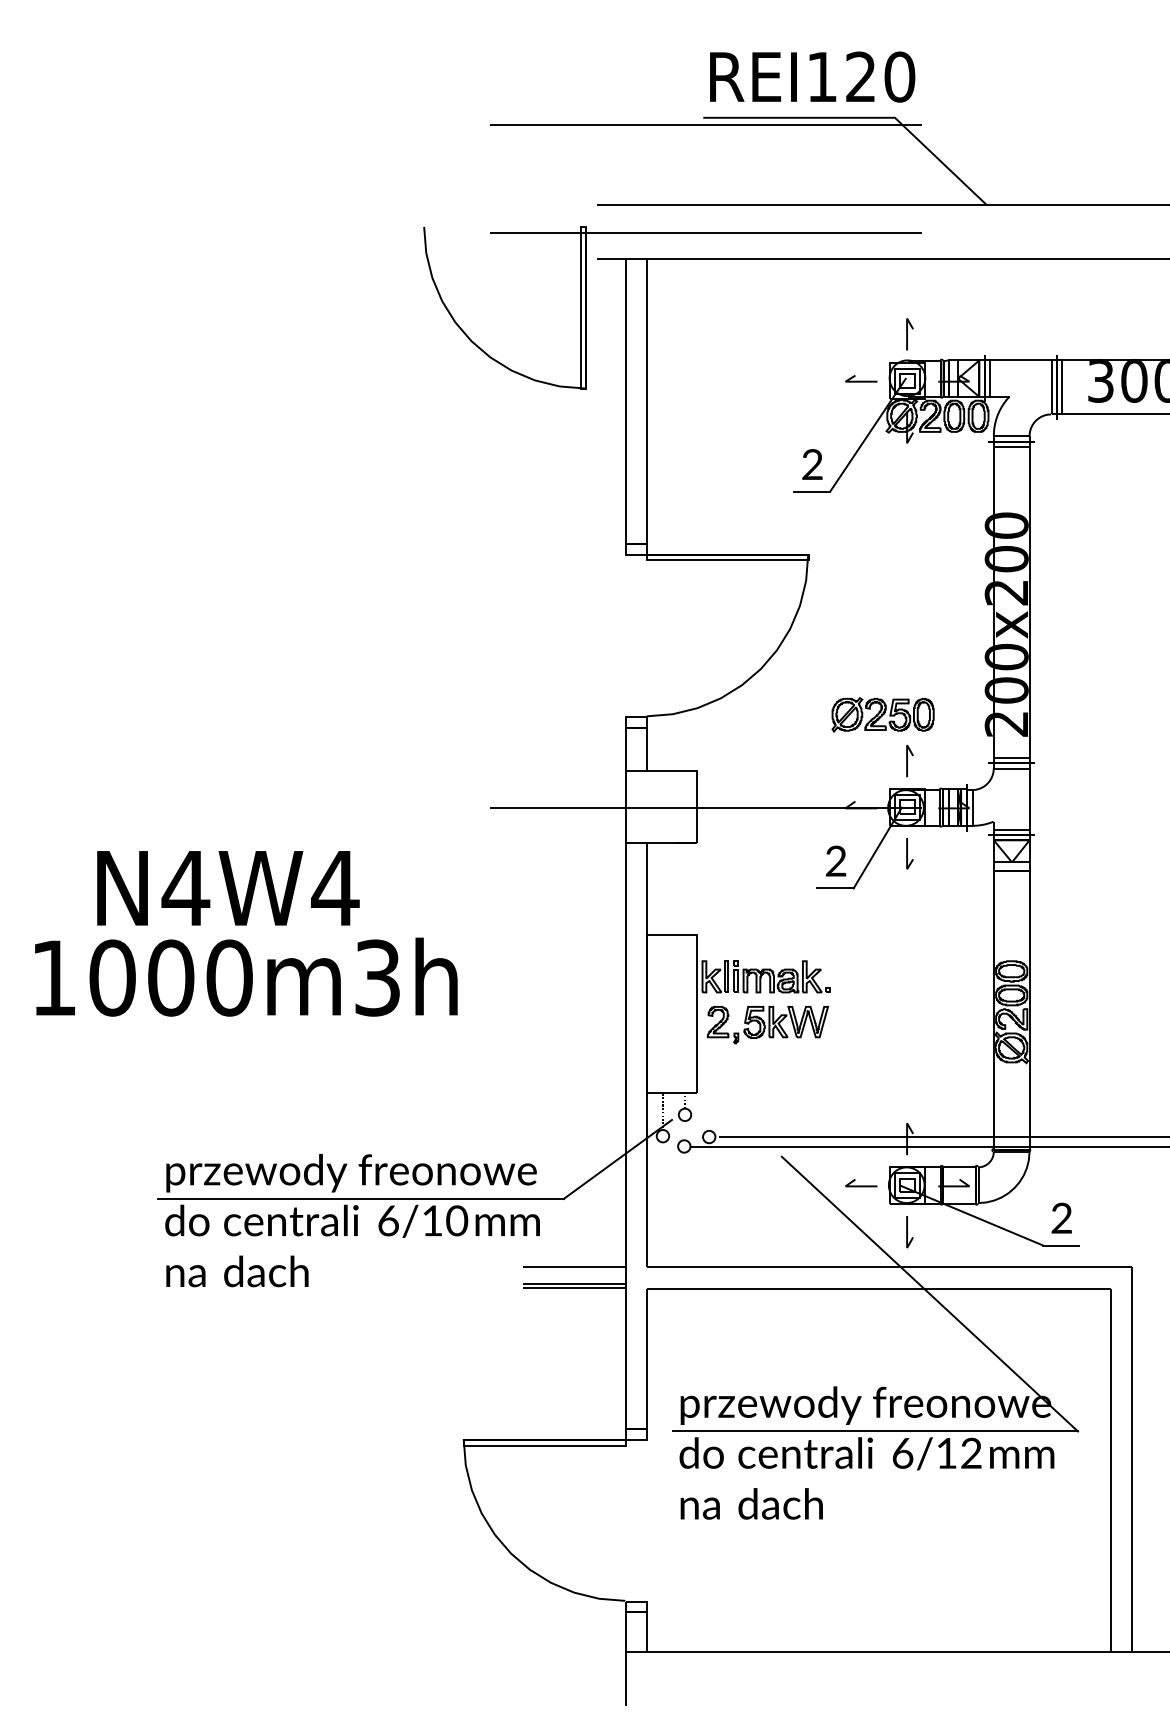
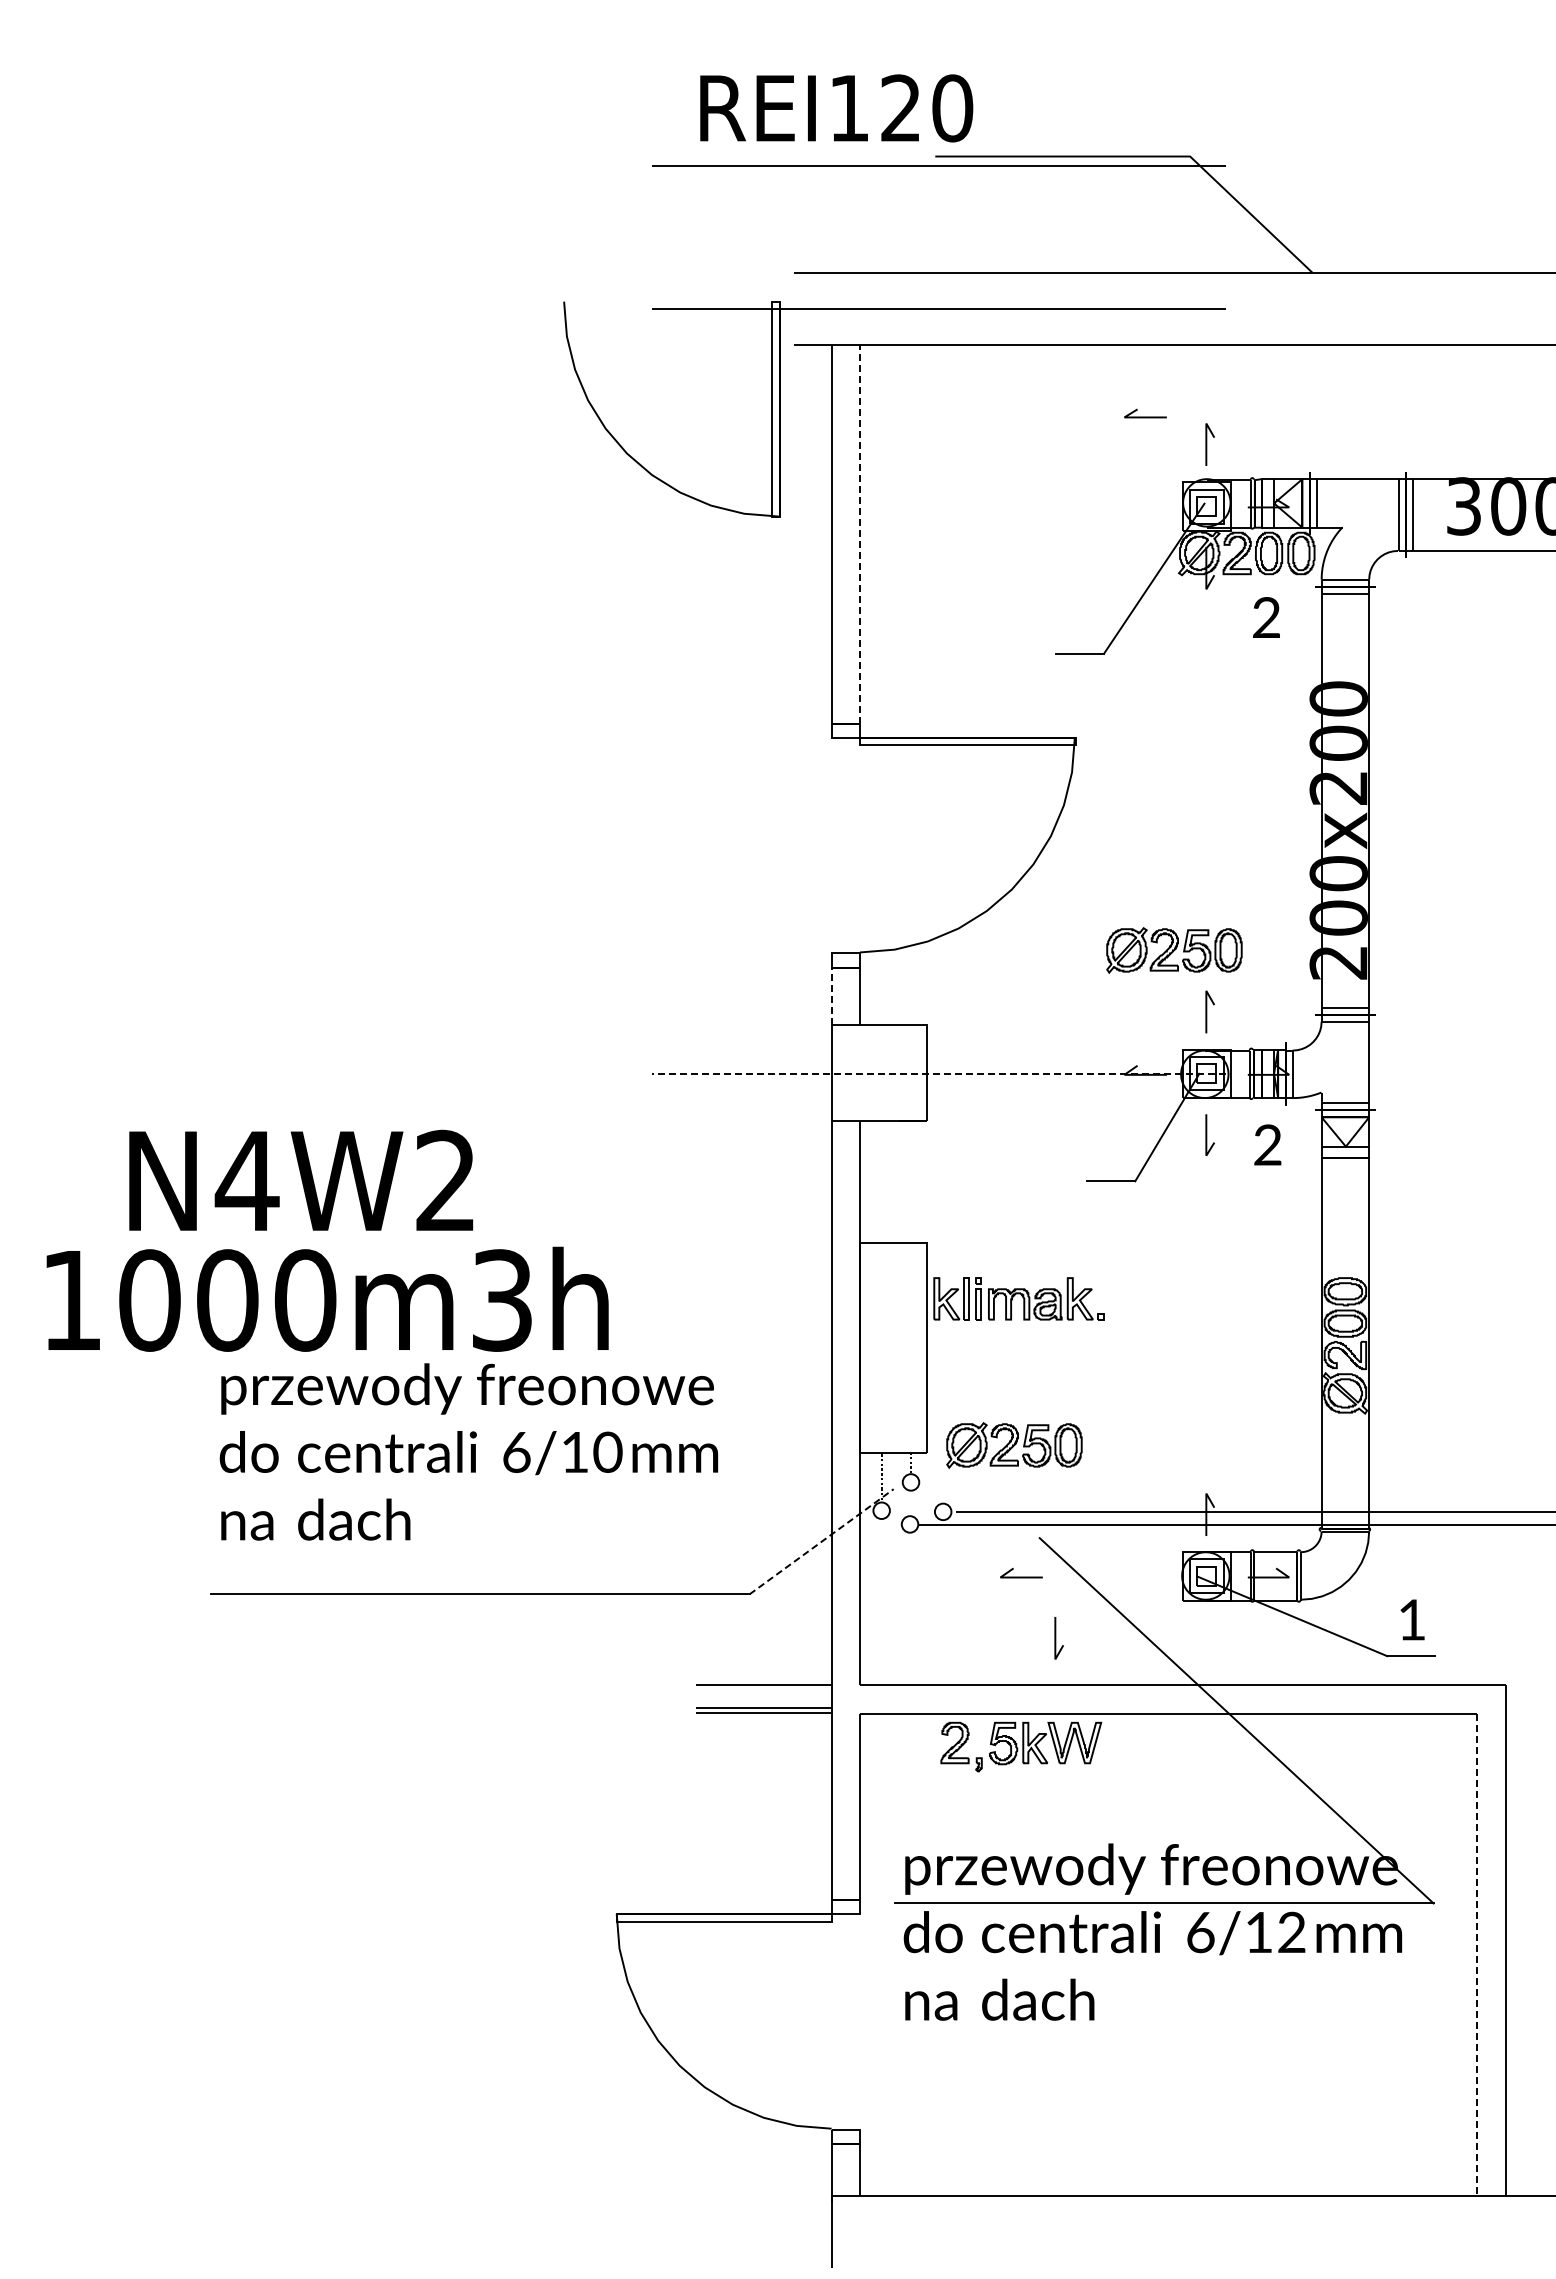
text: (812, 77) -> (836, 108), moved
line: (861, 380) -> (1145, 416), moved
line: (647, 402) -> (860, 534), solid -> dashed
text: (812, 464) -> (1266, 617), moved
line: (625, 749) -> (832, 996), solid -> dashed
line: (705, 807) -> (938, 1073), solid -> dashed
text: (835, 860) -> (1267, 1144), moved
text: (334, 887) -> (445, 1179), N4W4 -> N4W2
part: (768, 1024) -> (1021, 1746), moved
part: (762, 1087) -> (1014, 1445), added
line: (618, 1159) -> (822, 1541), solid -> dashed
line: (861, 1185) -> (1021, 1576), moved
text: (1061, 1217) -> (1411, 1619), 2 -> 1
text: (352, 1220) -> (468, 1451), moved
line: (907, 1232) -> (1056, 1638), moved
line: (1111, 1470) -> (1477, 1955), solid -> dashed

